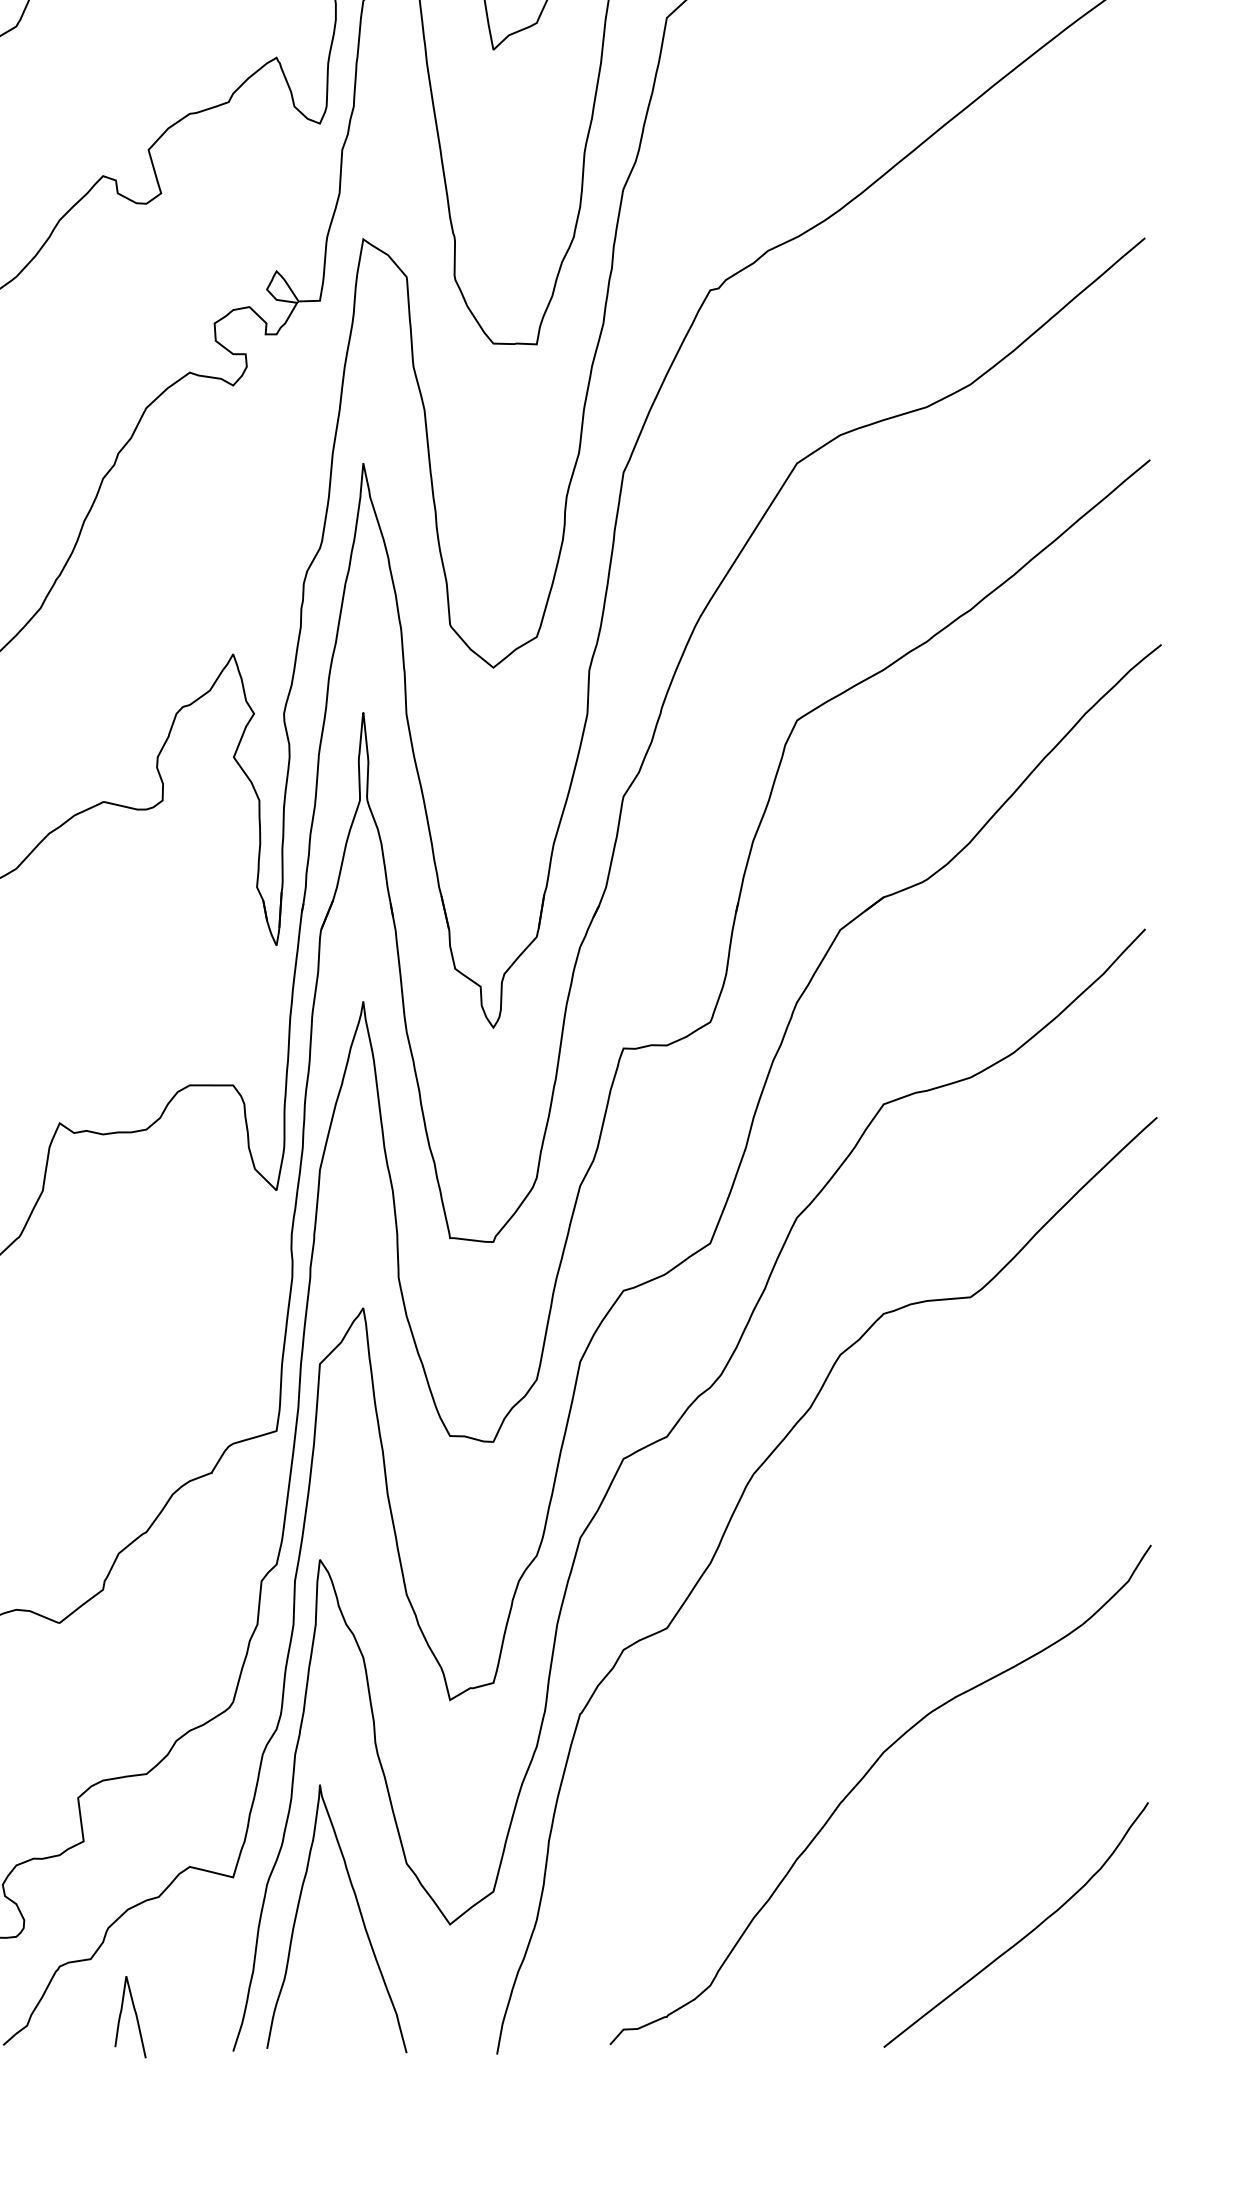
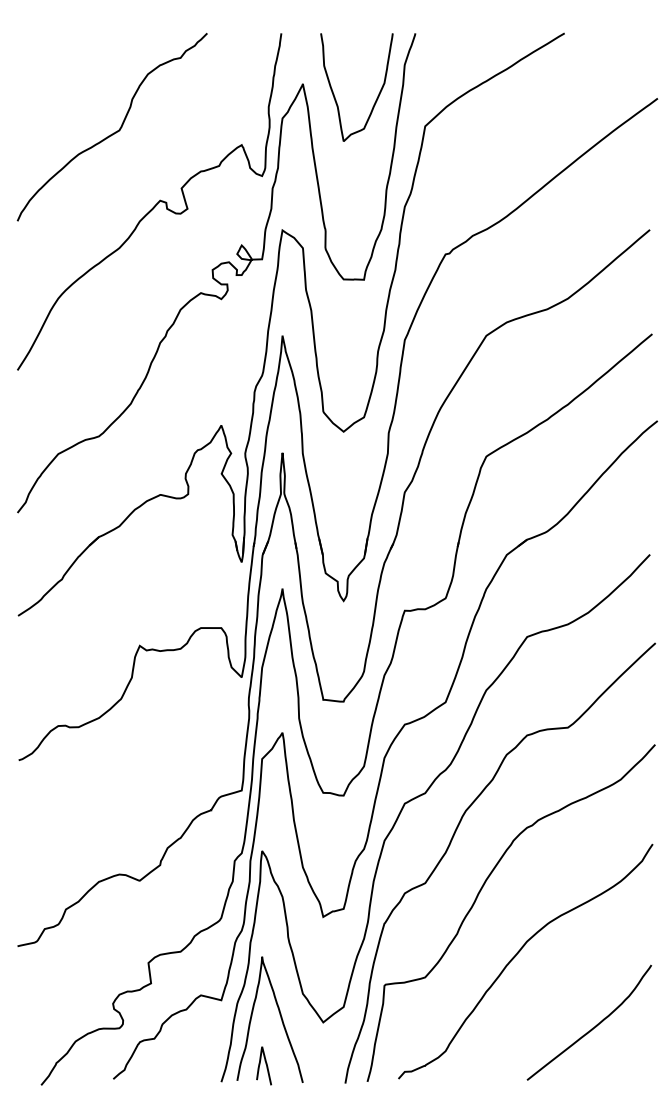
curve: (780, 1656) -> (478, 896), added
curve: (133, 2013) -> (265, 1064), moved

